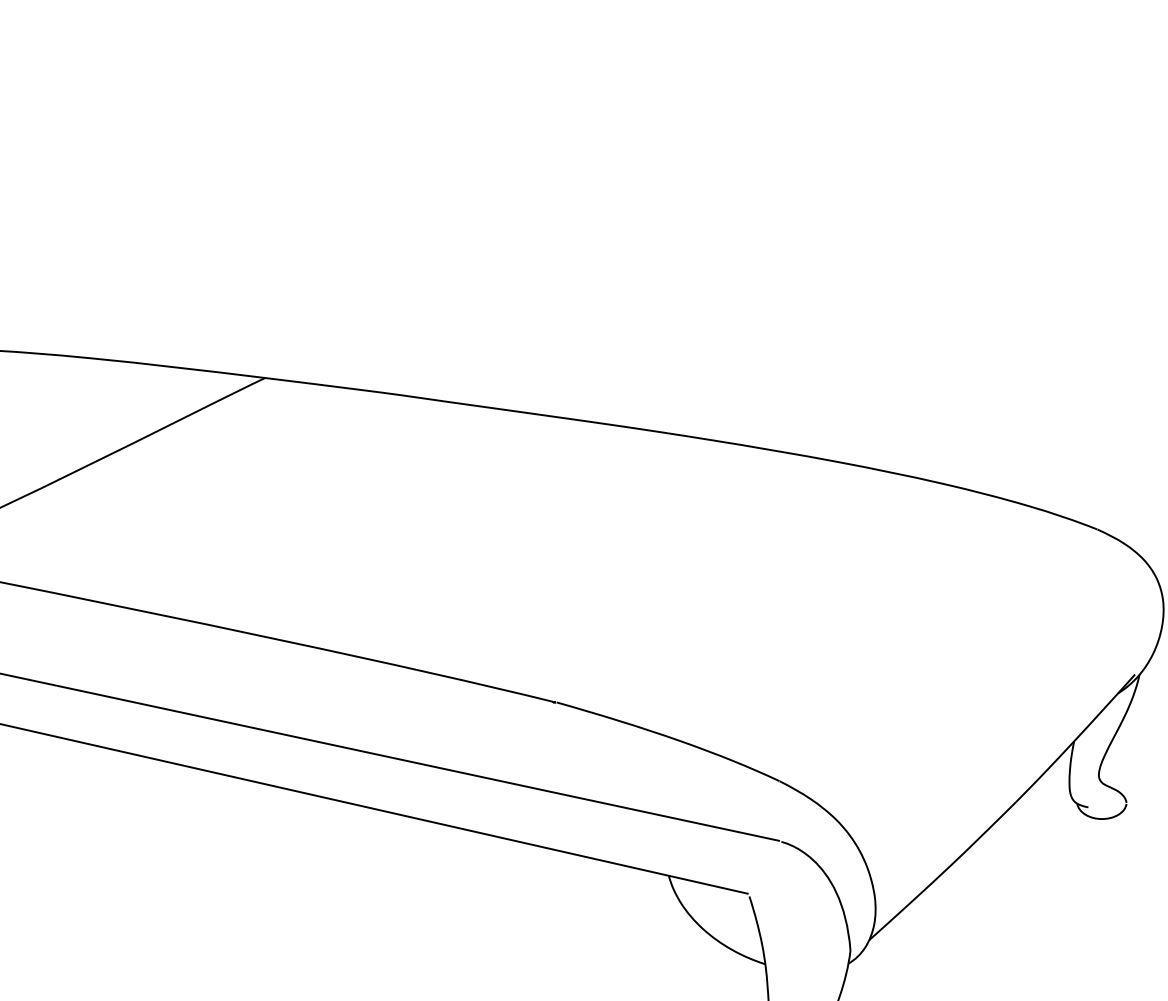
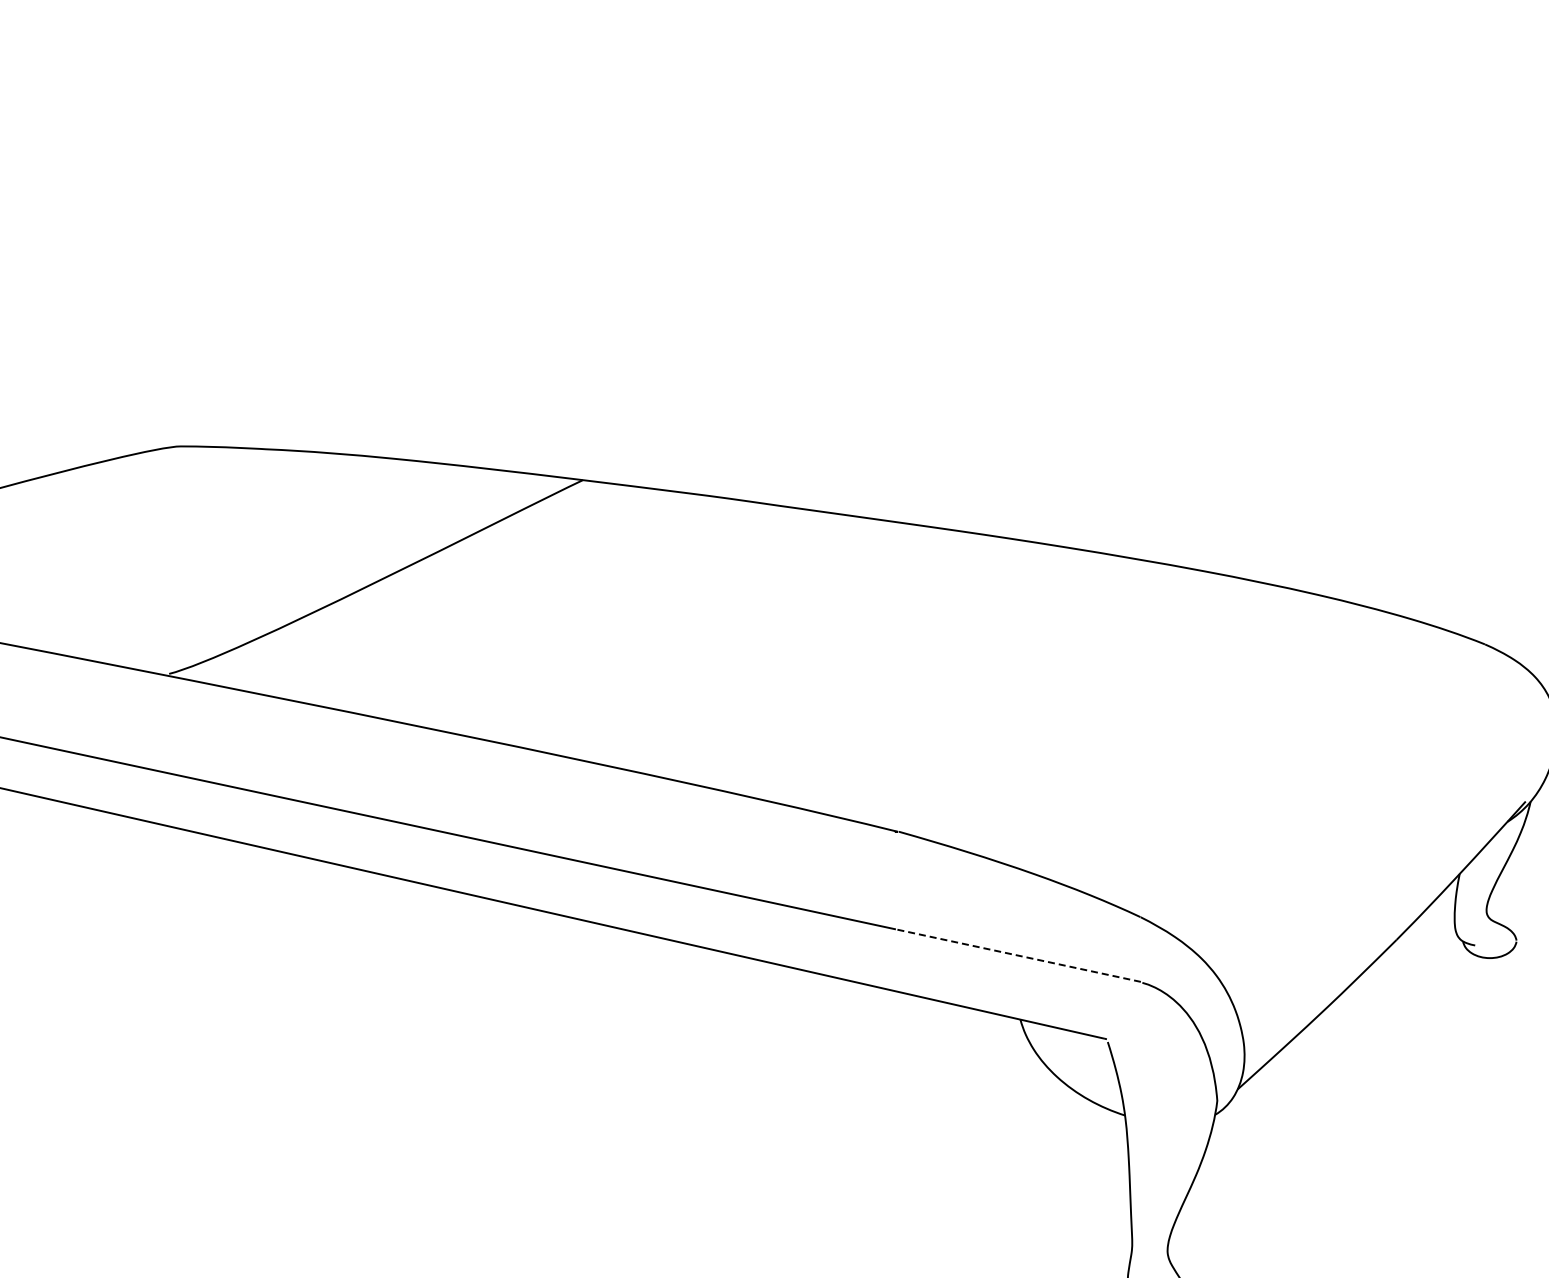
line: (666, 816) -> (1017, 955), solid -> dashed

